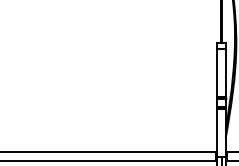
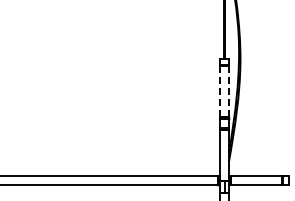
line: (217, 73) -> (220, 91), solid -> dashed
line: (226, 73) -> (229, 91), solid -> dashed

